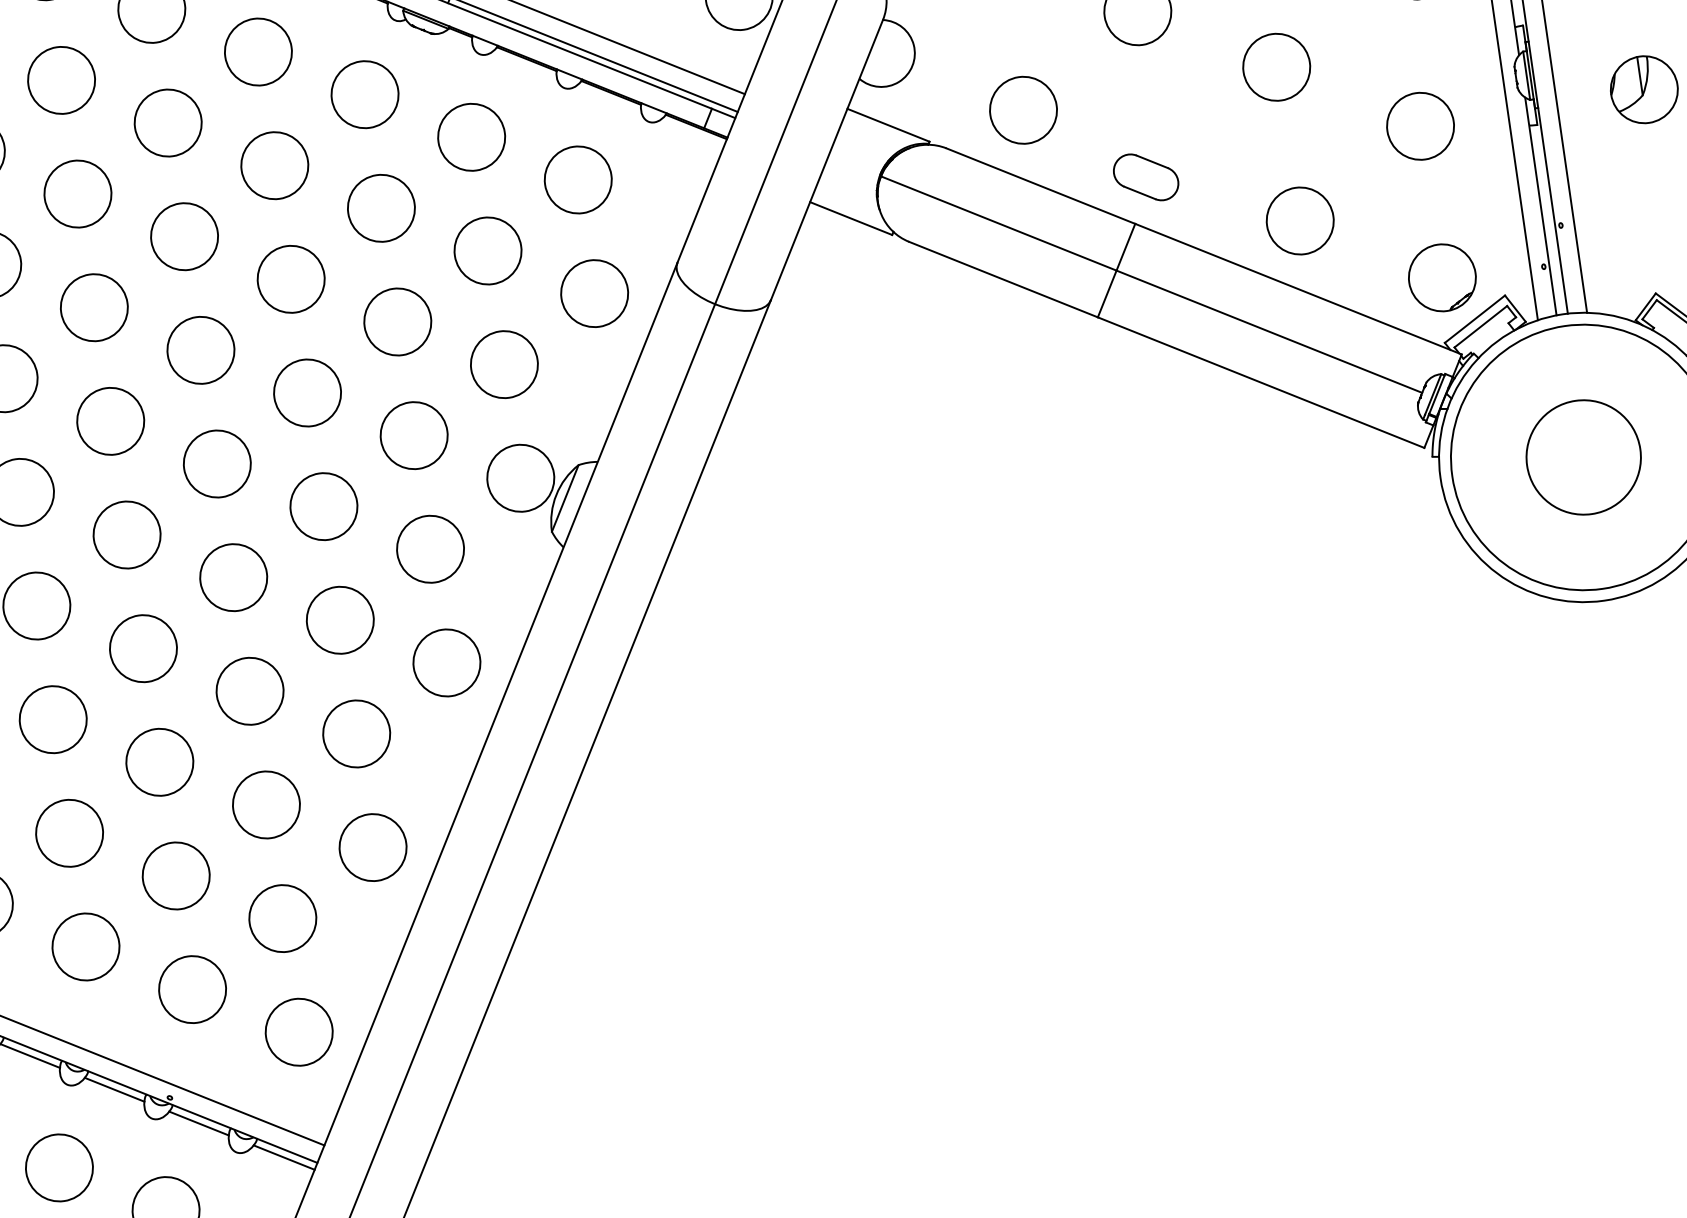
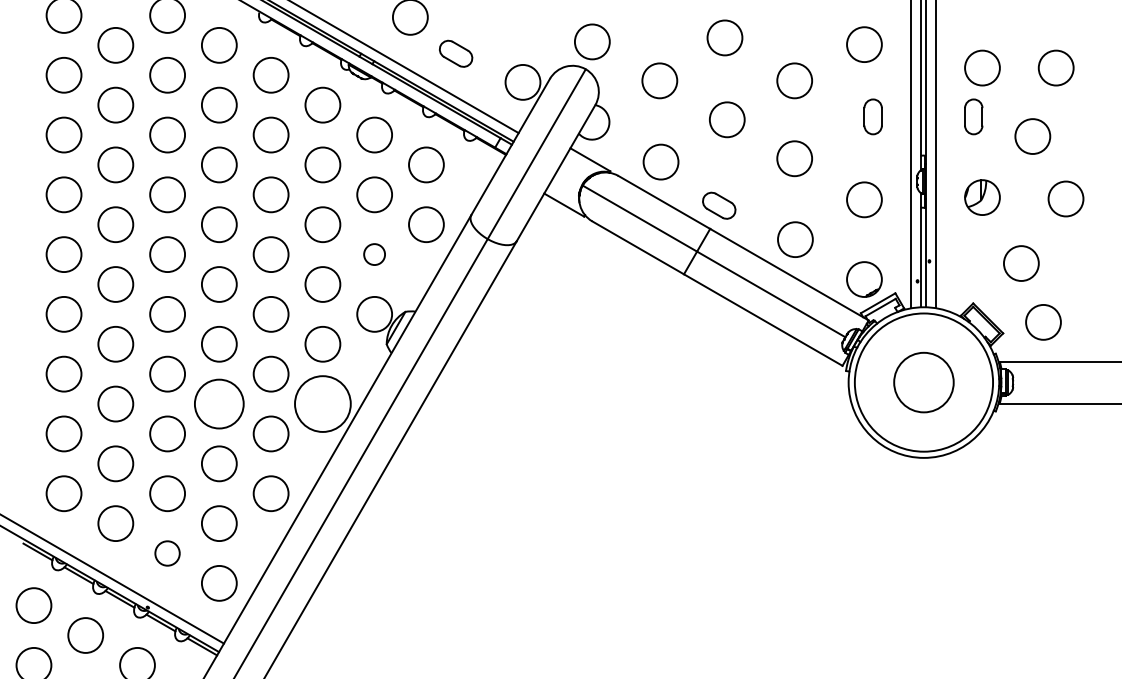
circle: (504, 364) -> (374, 254), size x0.6
circle: (446, 661) -> (322, 403), size x1.6
circle: (250, 690) -> (219, 403), size x1.4
circle: (192, 989) -> (167, 553), size x0.7

